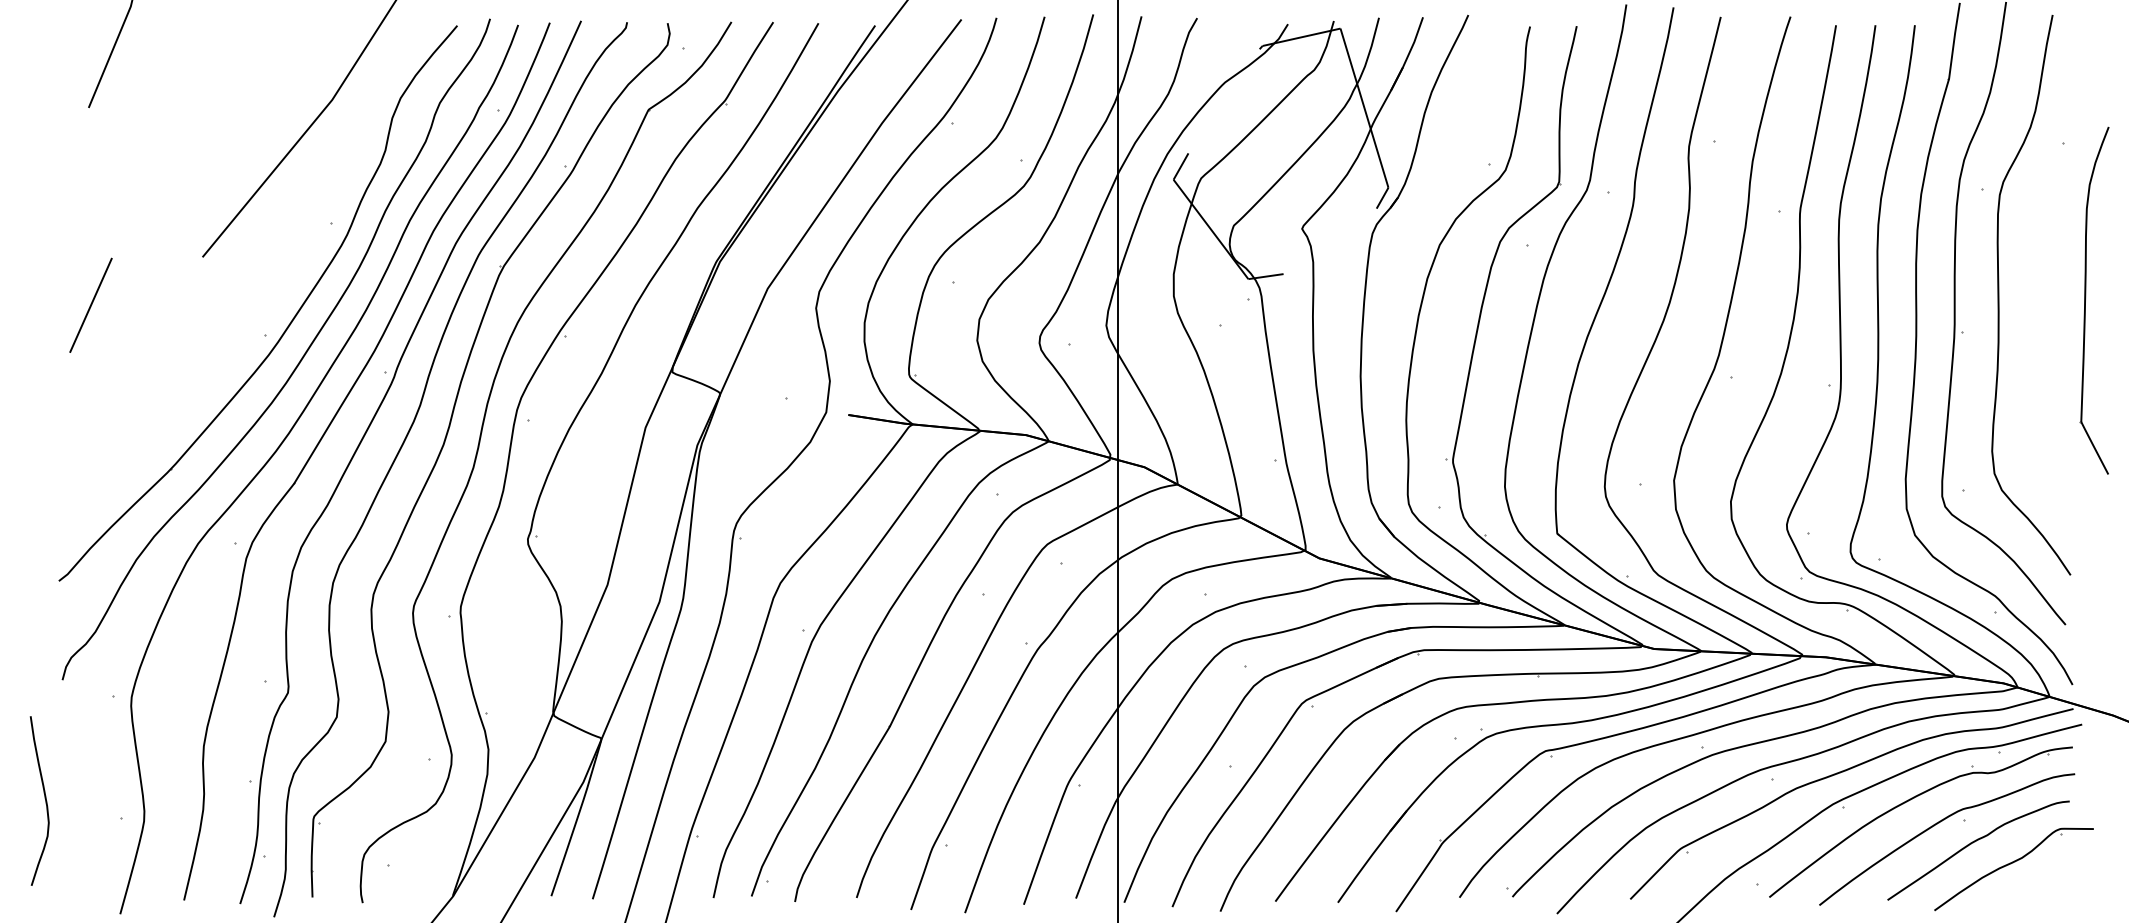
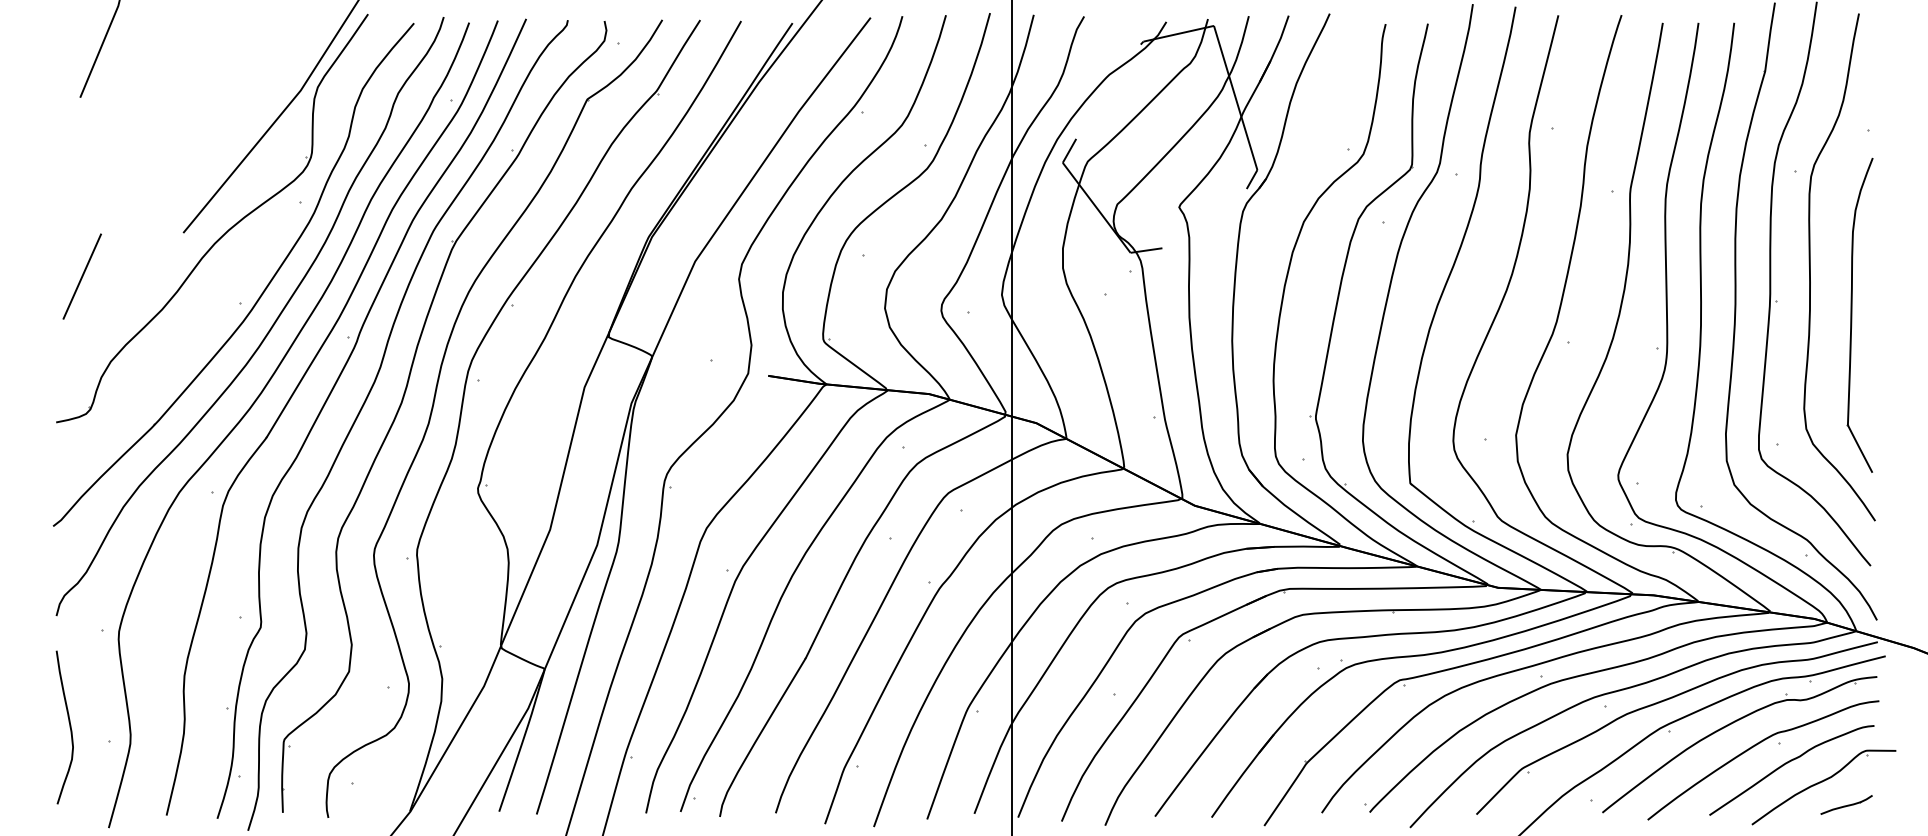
part: (245, 258) -> (222, 234), added
part: (2086, 299) -> (1852, 314), moved
curve: (44, 801) -> (69, 727), moved
part: (2038, 888) -> (1846, 804), added

